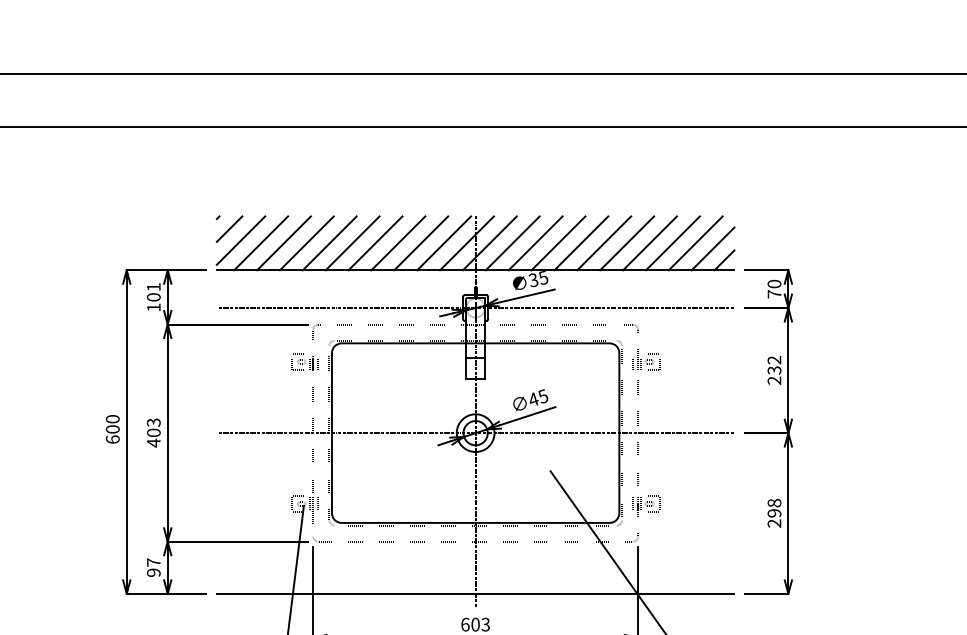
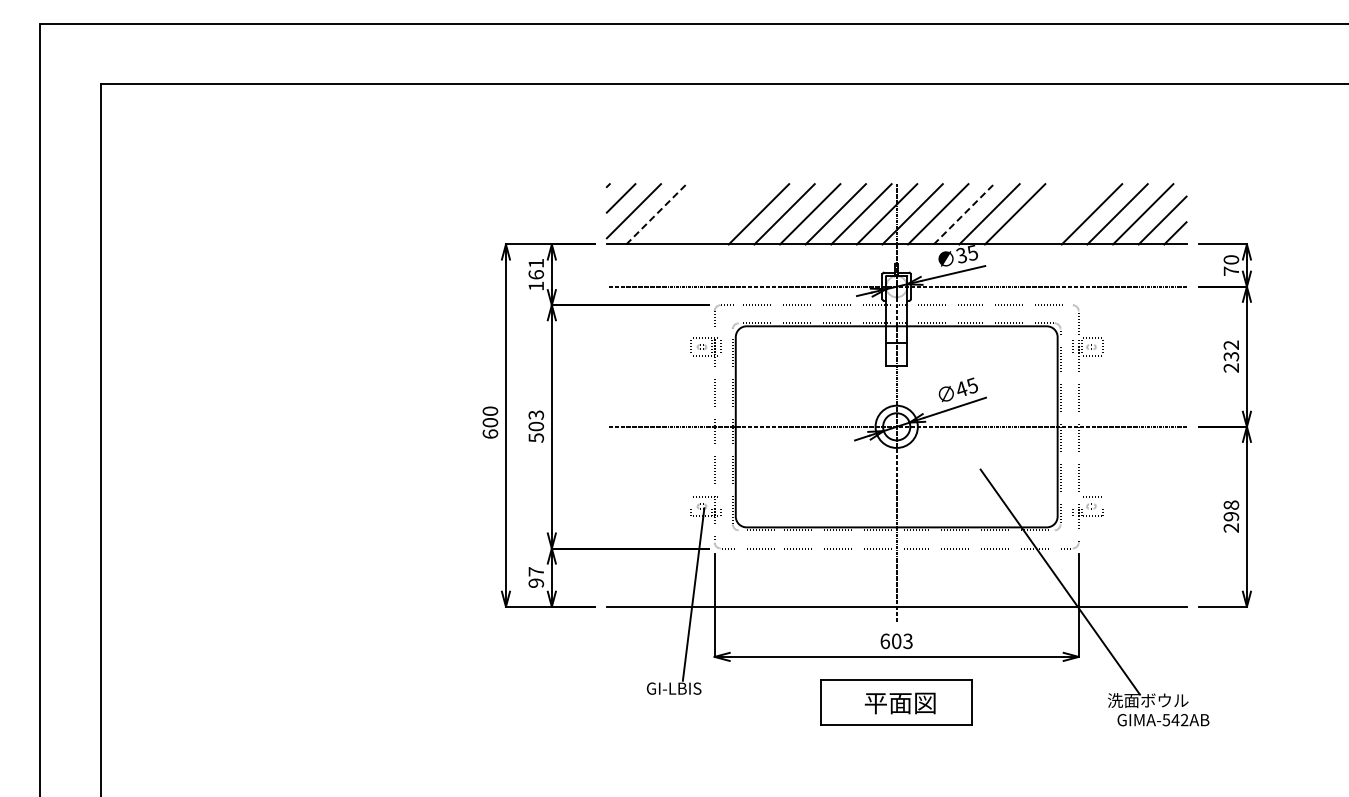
line: (261, 243) -> (656, 214), solid -> dashed
line: (283, 243) -> (681, 214), removed
line: (306, 243) -> (707, 214), removed
line: (329, 243) -> (733, 214), removed
line: (535, 243) -> (963, 214), solid -> dashed
line: (604, 243) -> (1040, 214), removed
line: (627, 243) -> (1066, 214), removed
text: (153, 297) -> (535, 274), 101 -> 161
text: (154, 443) -> (536, 438), 403 -> 503

